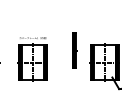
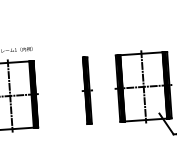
part: (74, 50) -> (87, 90), moved

